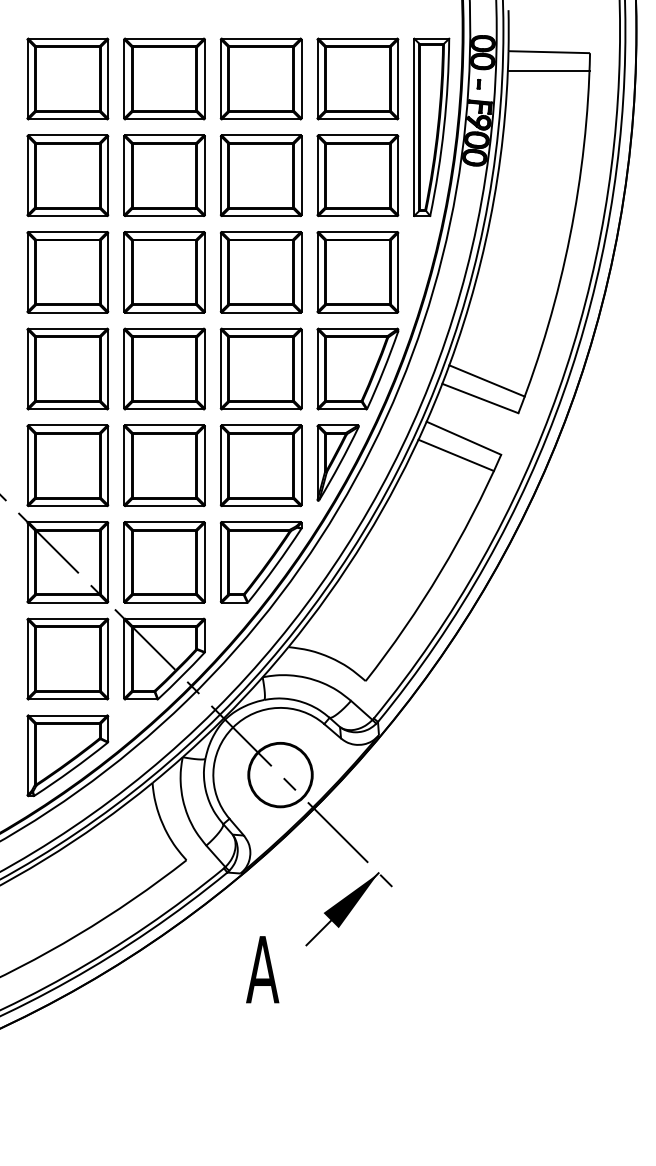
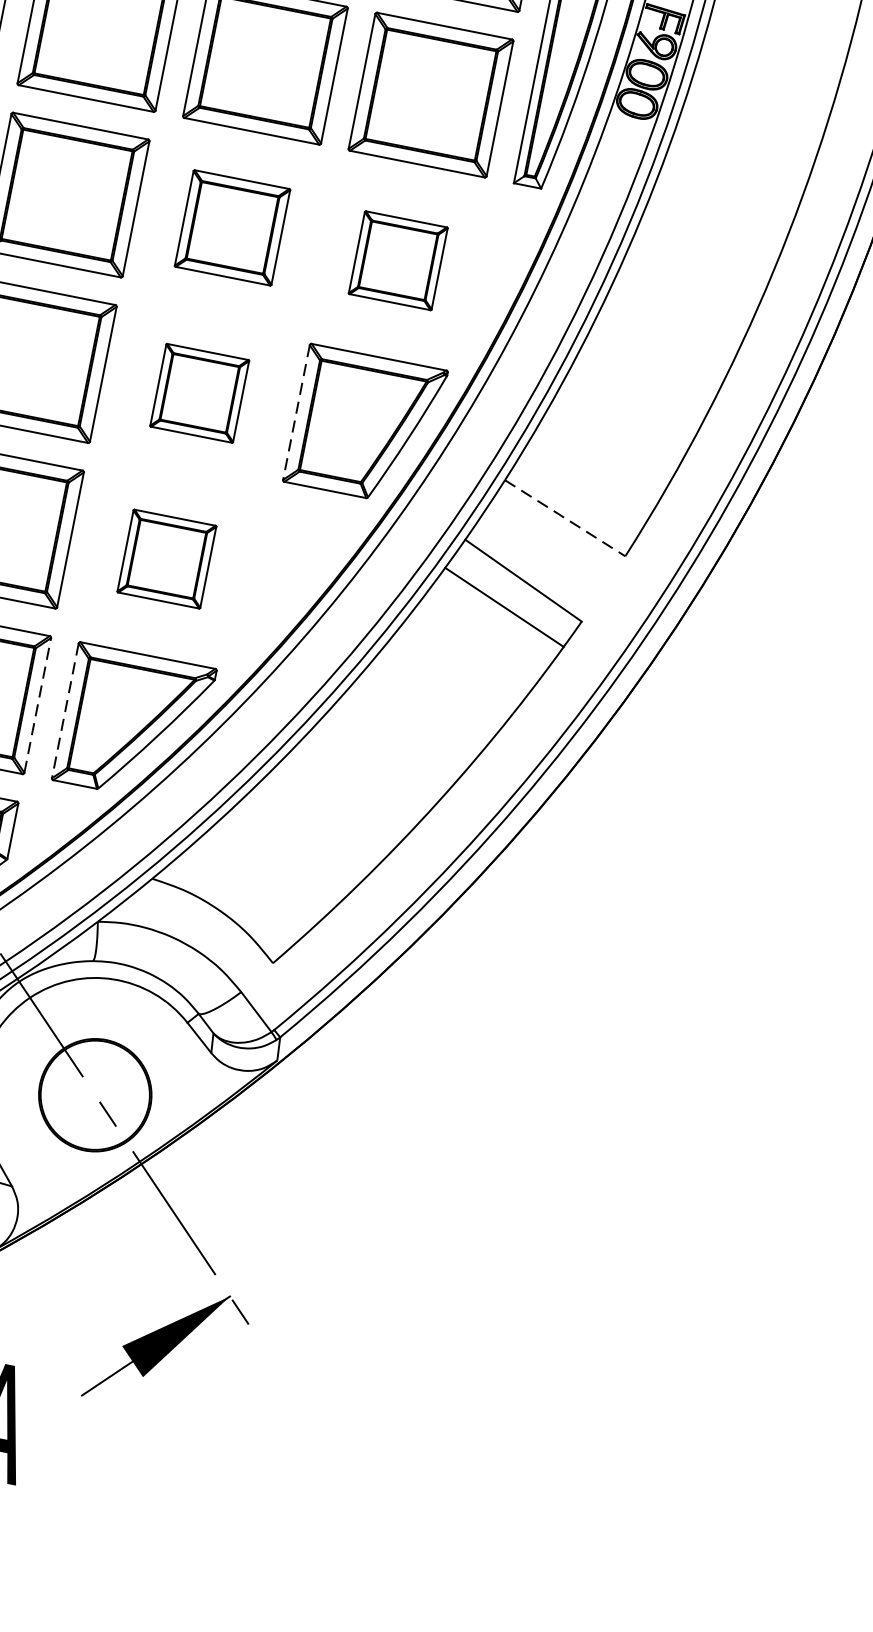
part: (260, 272) -> (231, 227), size x0.7
part: (357, 272) -> (397, 260), size x0.6
part: (260, 368) -> (198, 392), size x0.6
line: (317, 369) -> (296, 413), solid -> dashed
line: (486, 380) -> (581, 489), removed
line: (480, 398) -> (565, 518), solid -> dashed
part: (337, 462) -> (298, 579), removed
part: (260, 465) -> (165, 558), size x0.6
line: (204, 561) -> (37, 703), solid -> dashed
line: (220, 562) -> (64, 710), solid -> dashed

